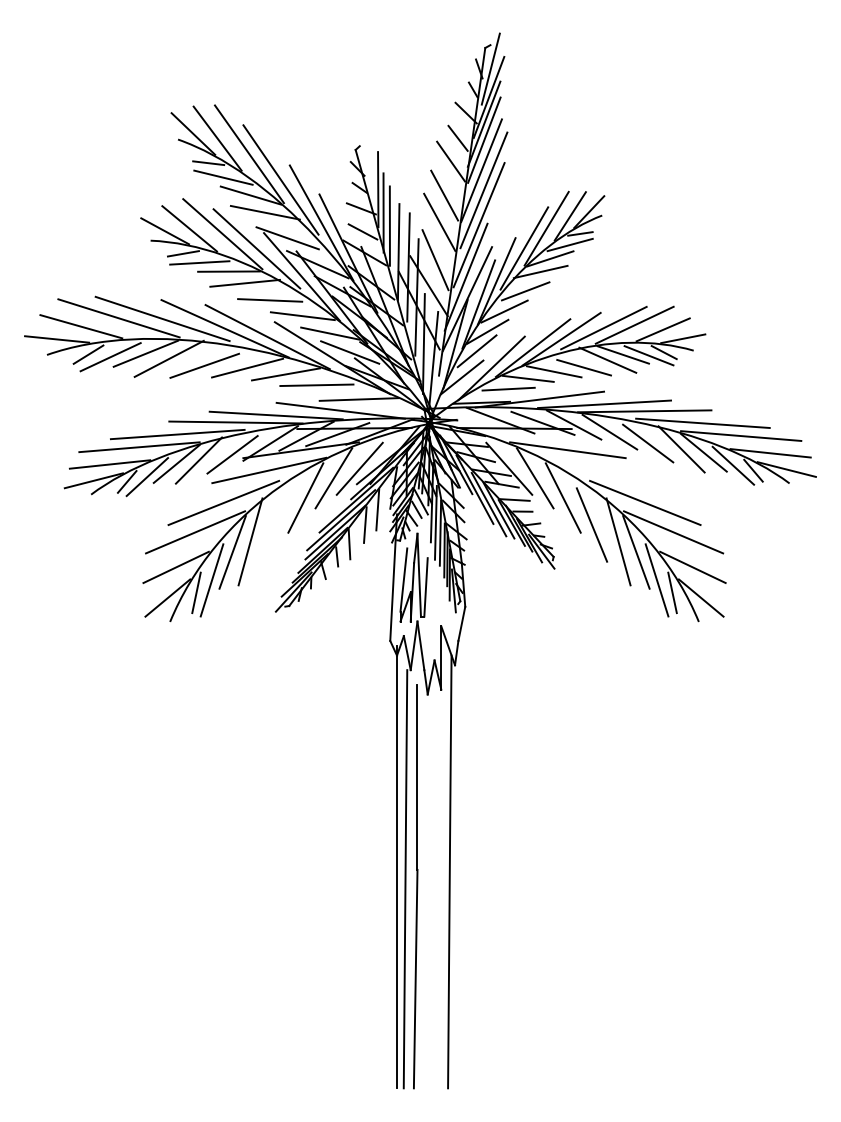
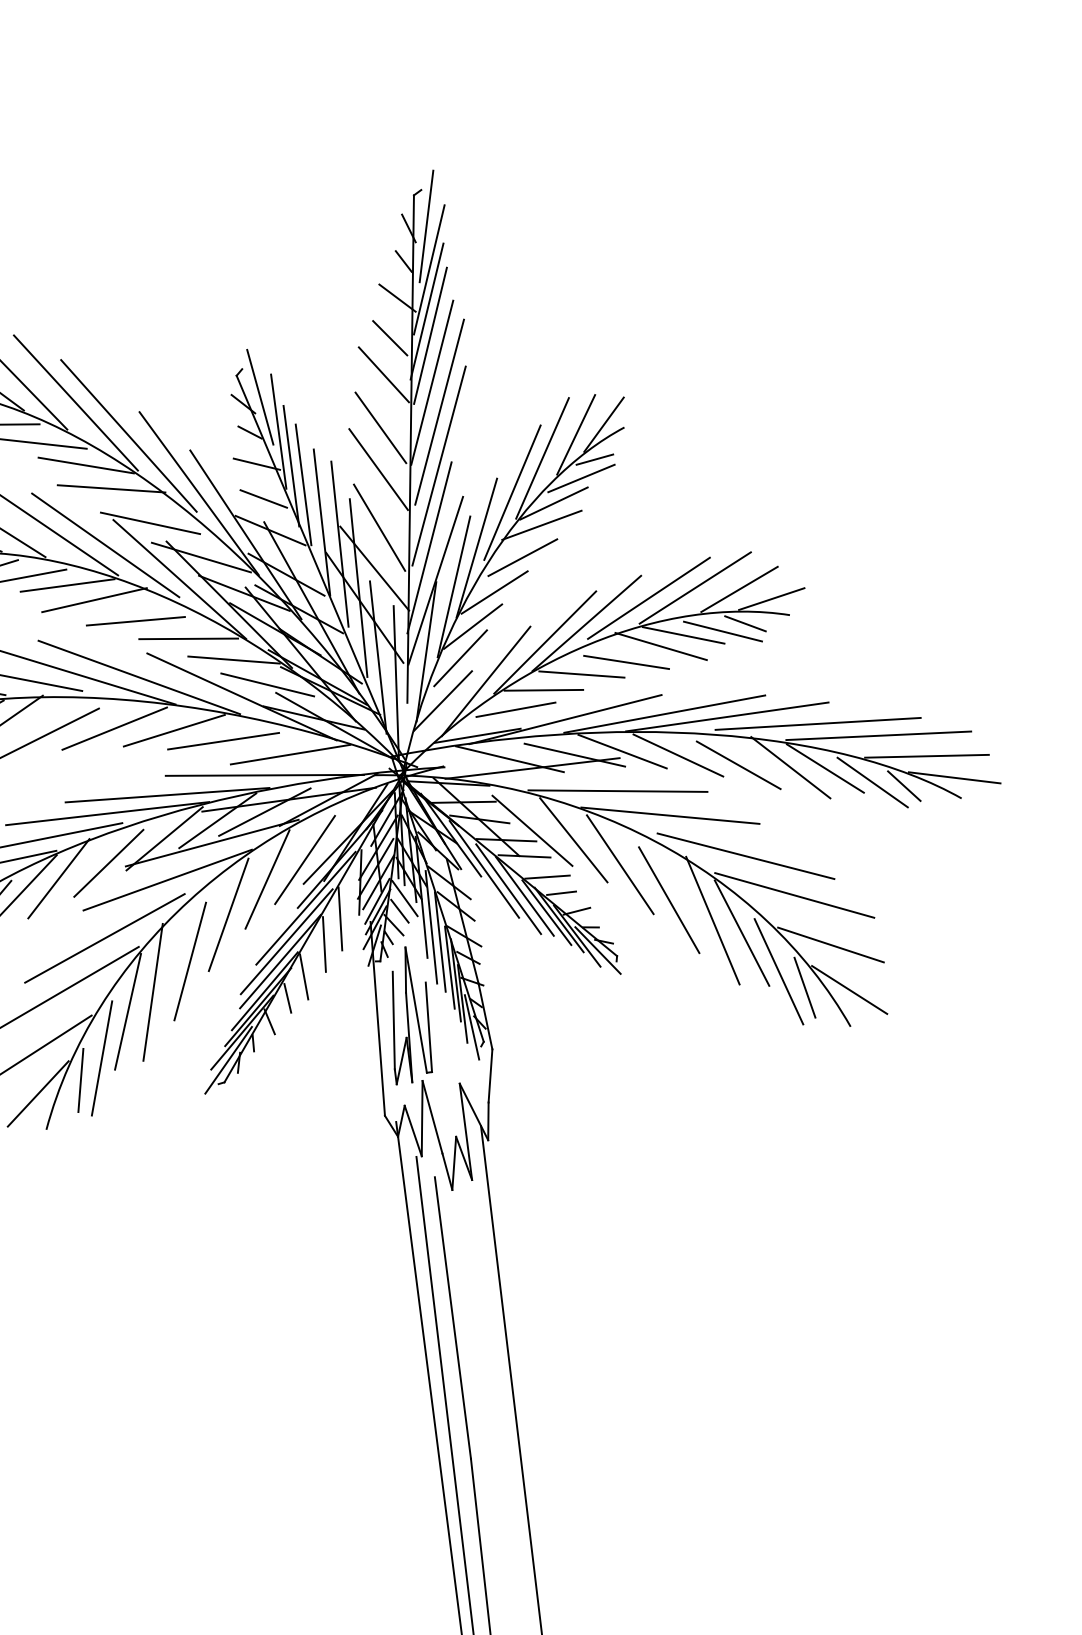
line: (368, 165) -> (259, 396), added
line: (599, 470) -> (669, 815), added
line: (277, 524) -> (190, 960), added

